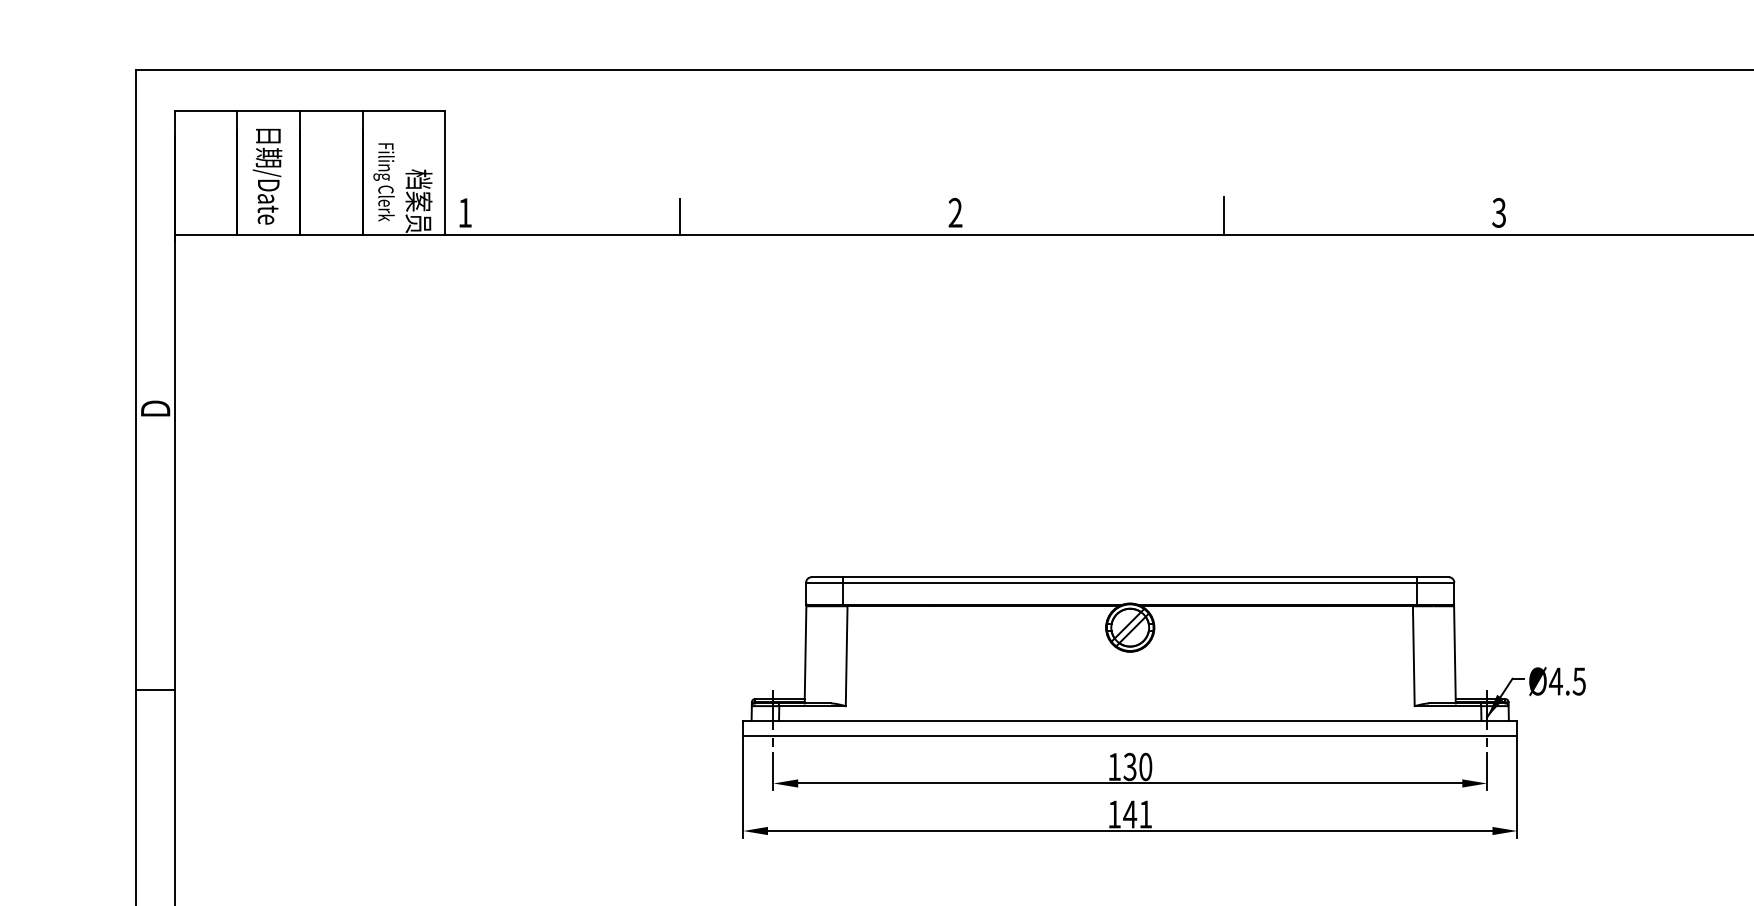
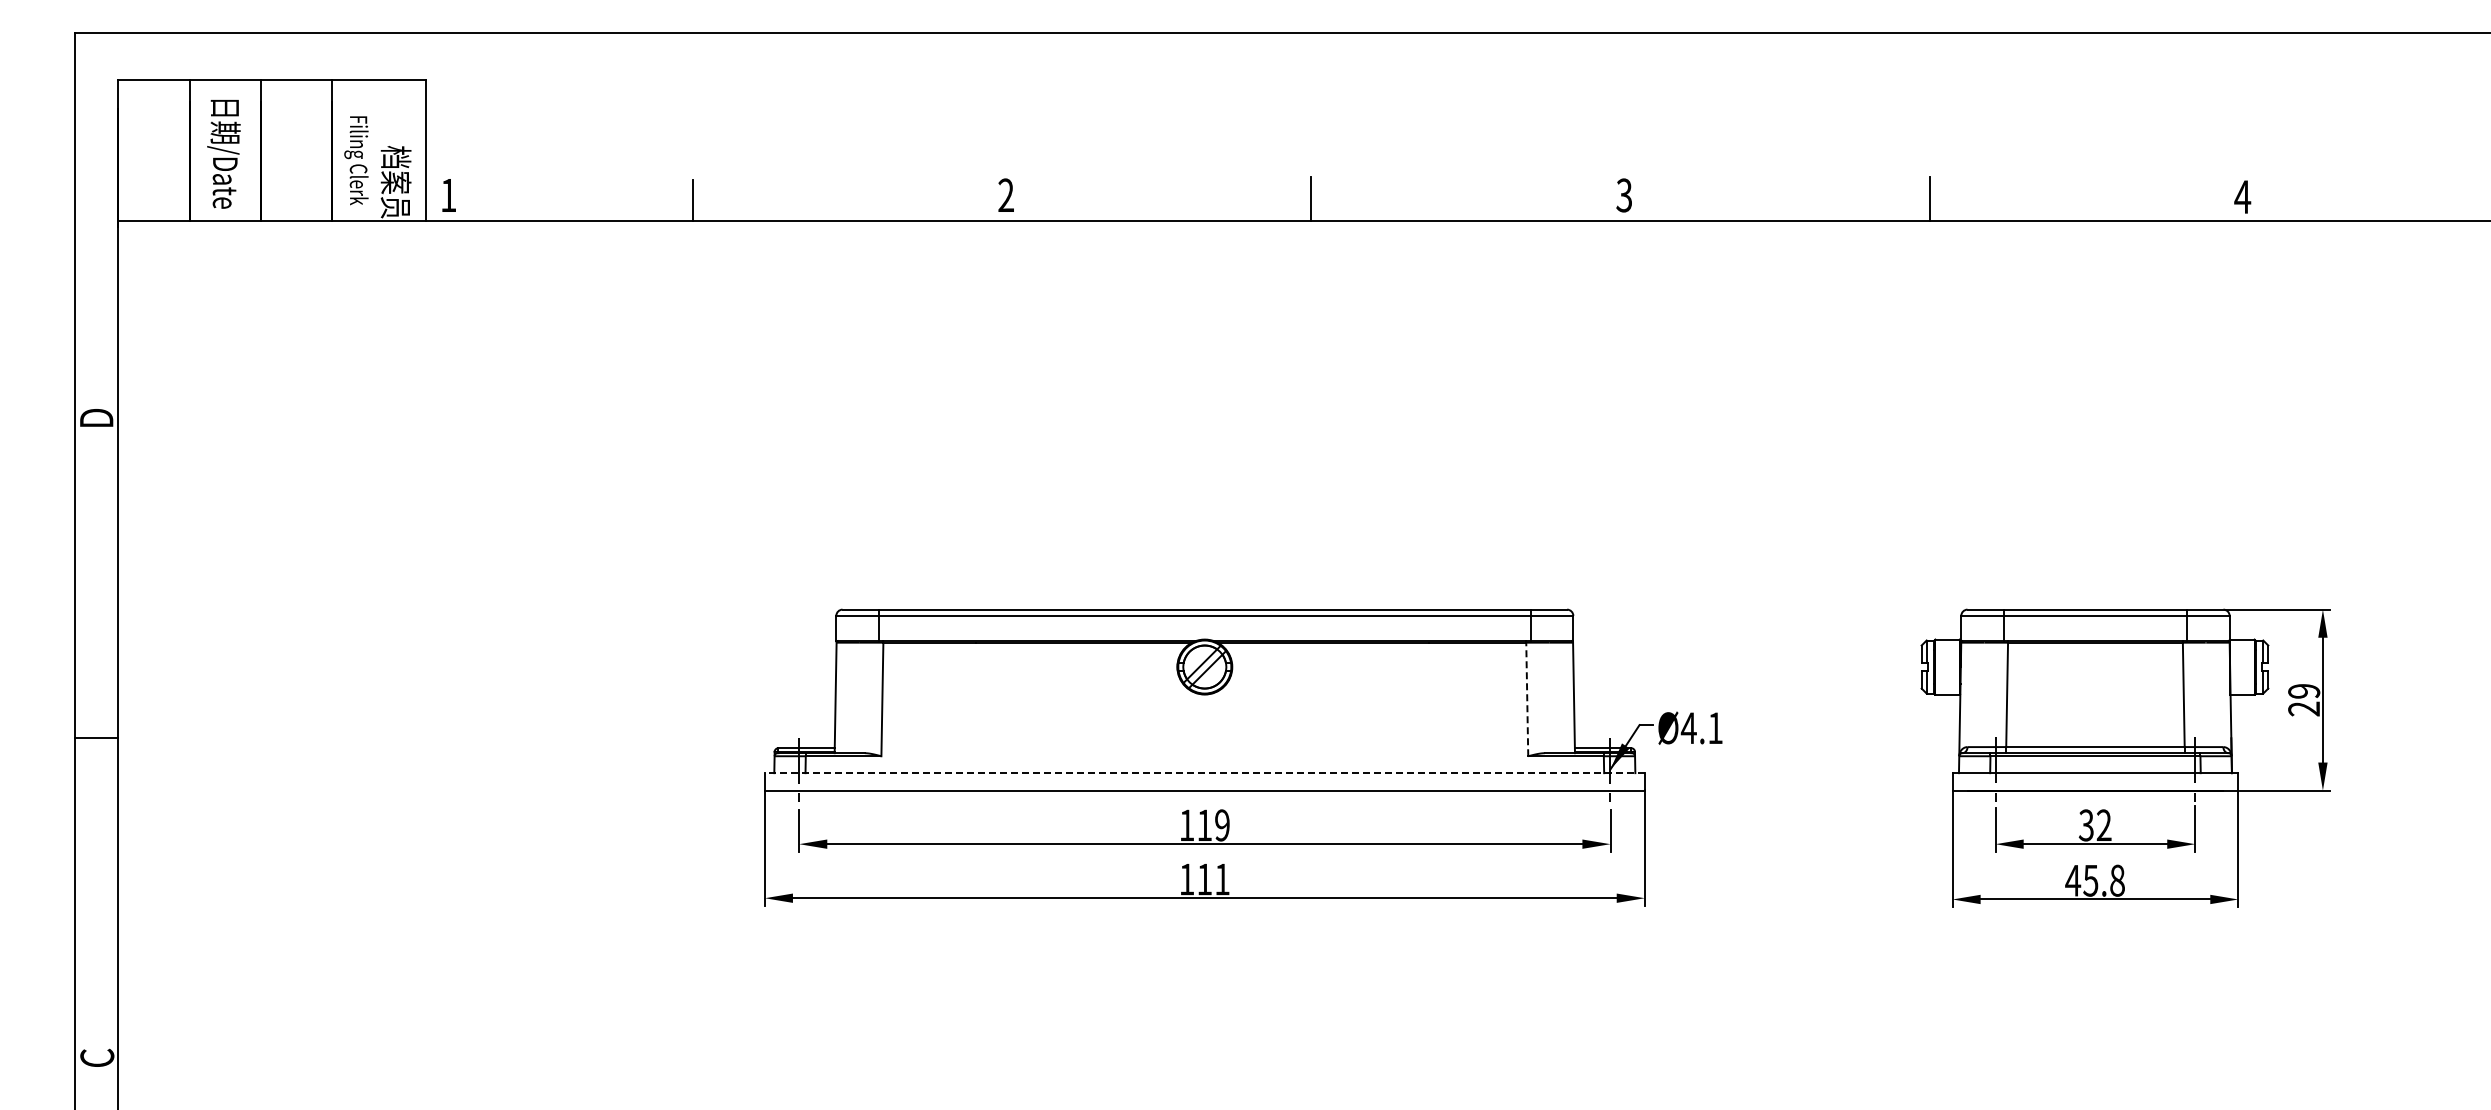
line: (1414, 656) -> (1527, 699), solid -> dashed
text: (1578, 681) -> (1714, 728), Ø4.5 -> Ø4.1
line: (1129, 721) -> (1204, 773), solid -> dashed
text: (1137, 767) -> (1213, 825), 130 -> 119
text: (1129, 814) -> (1204, 879), 141 -> 111

